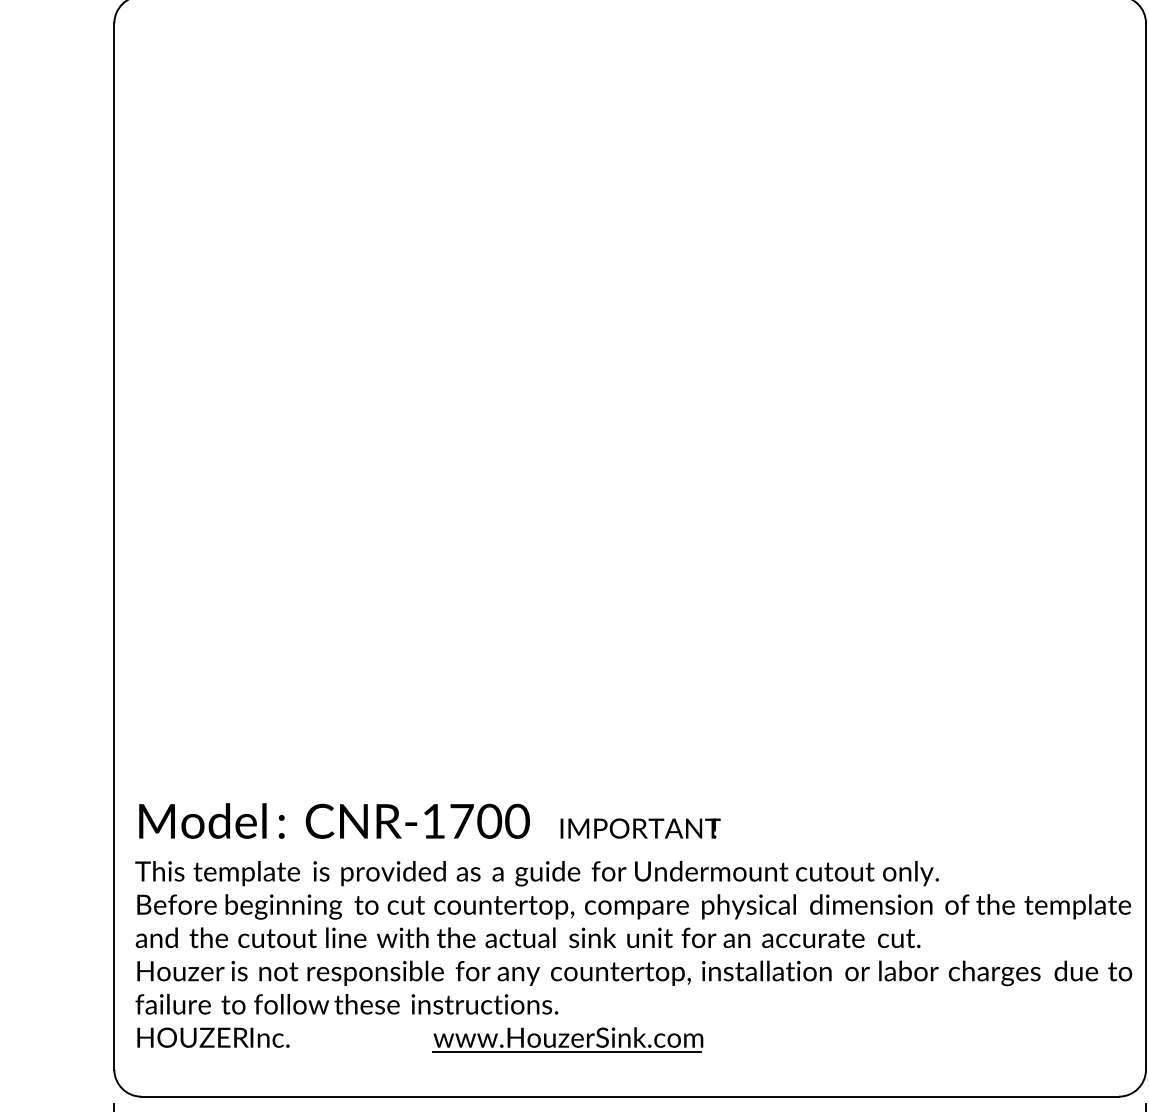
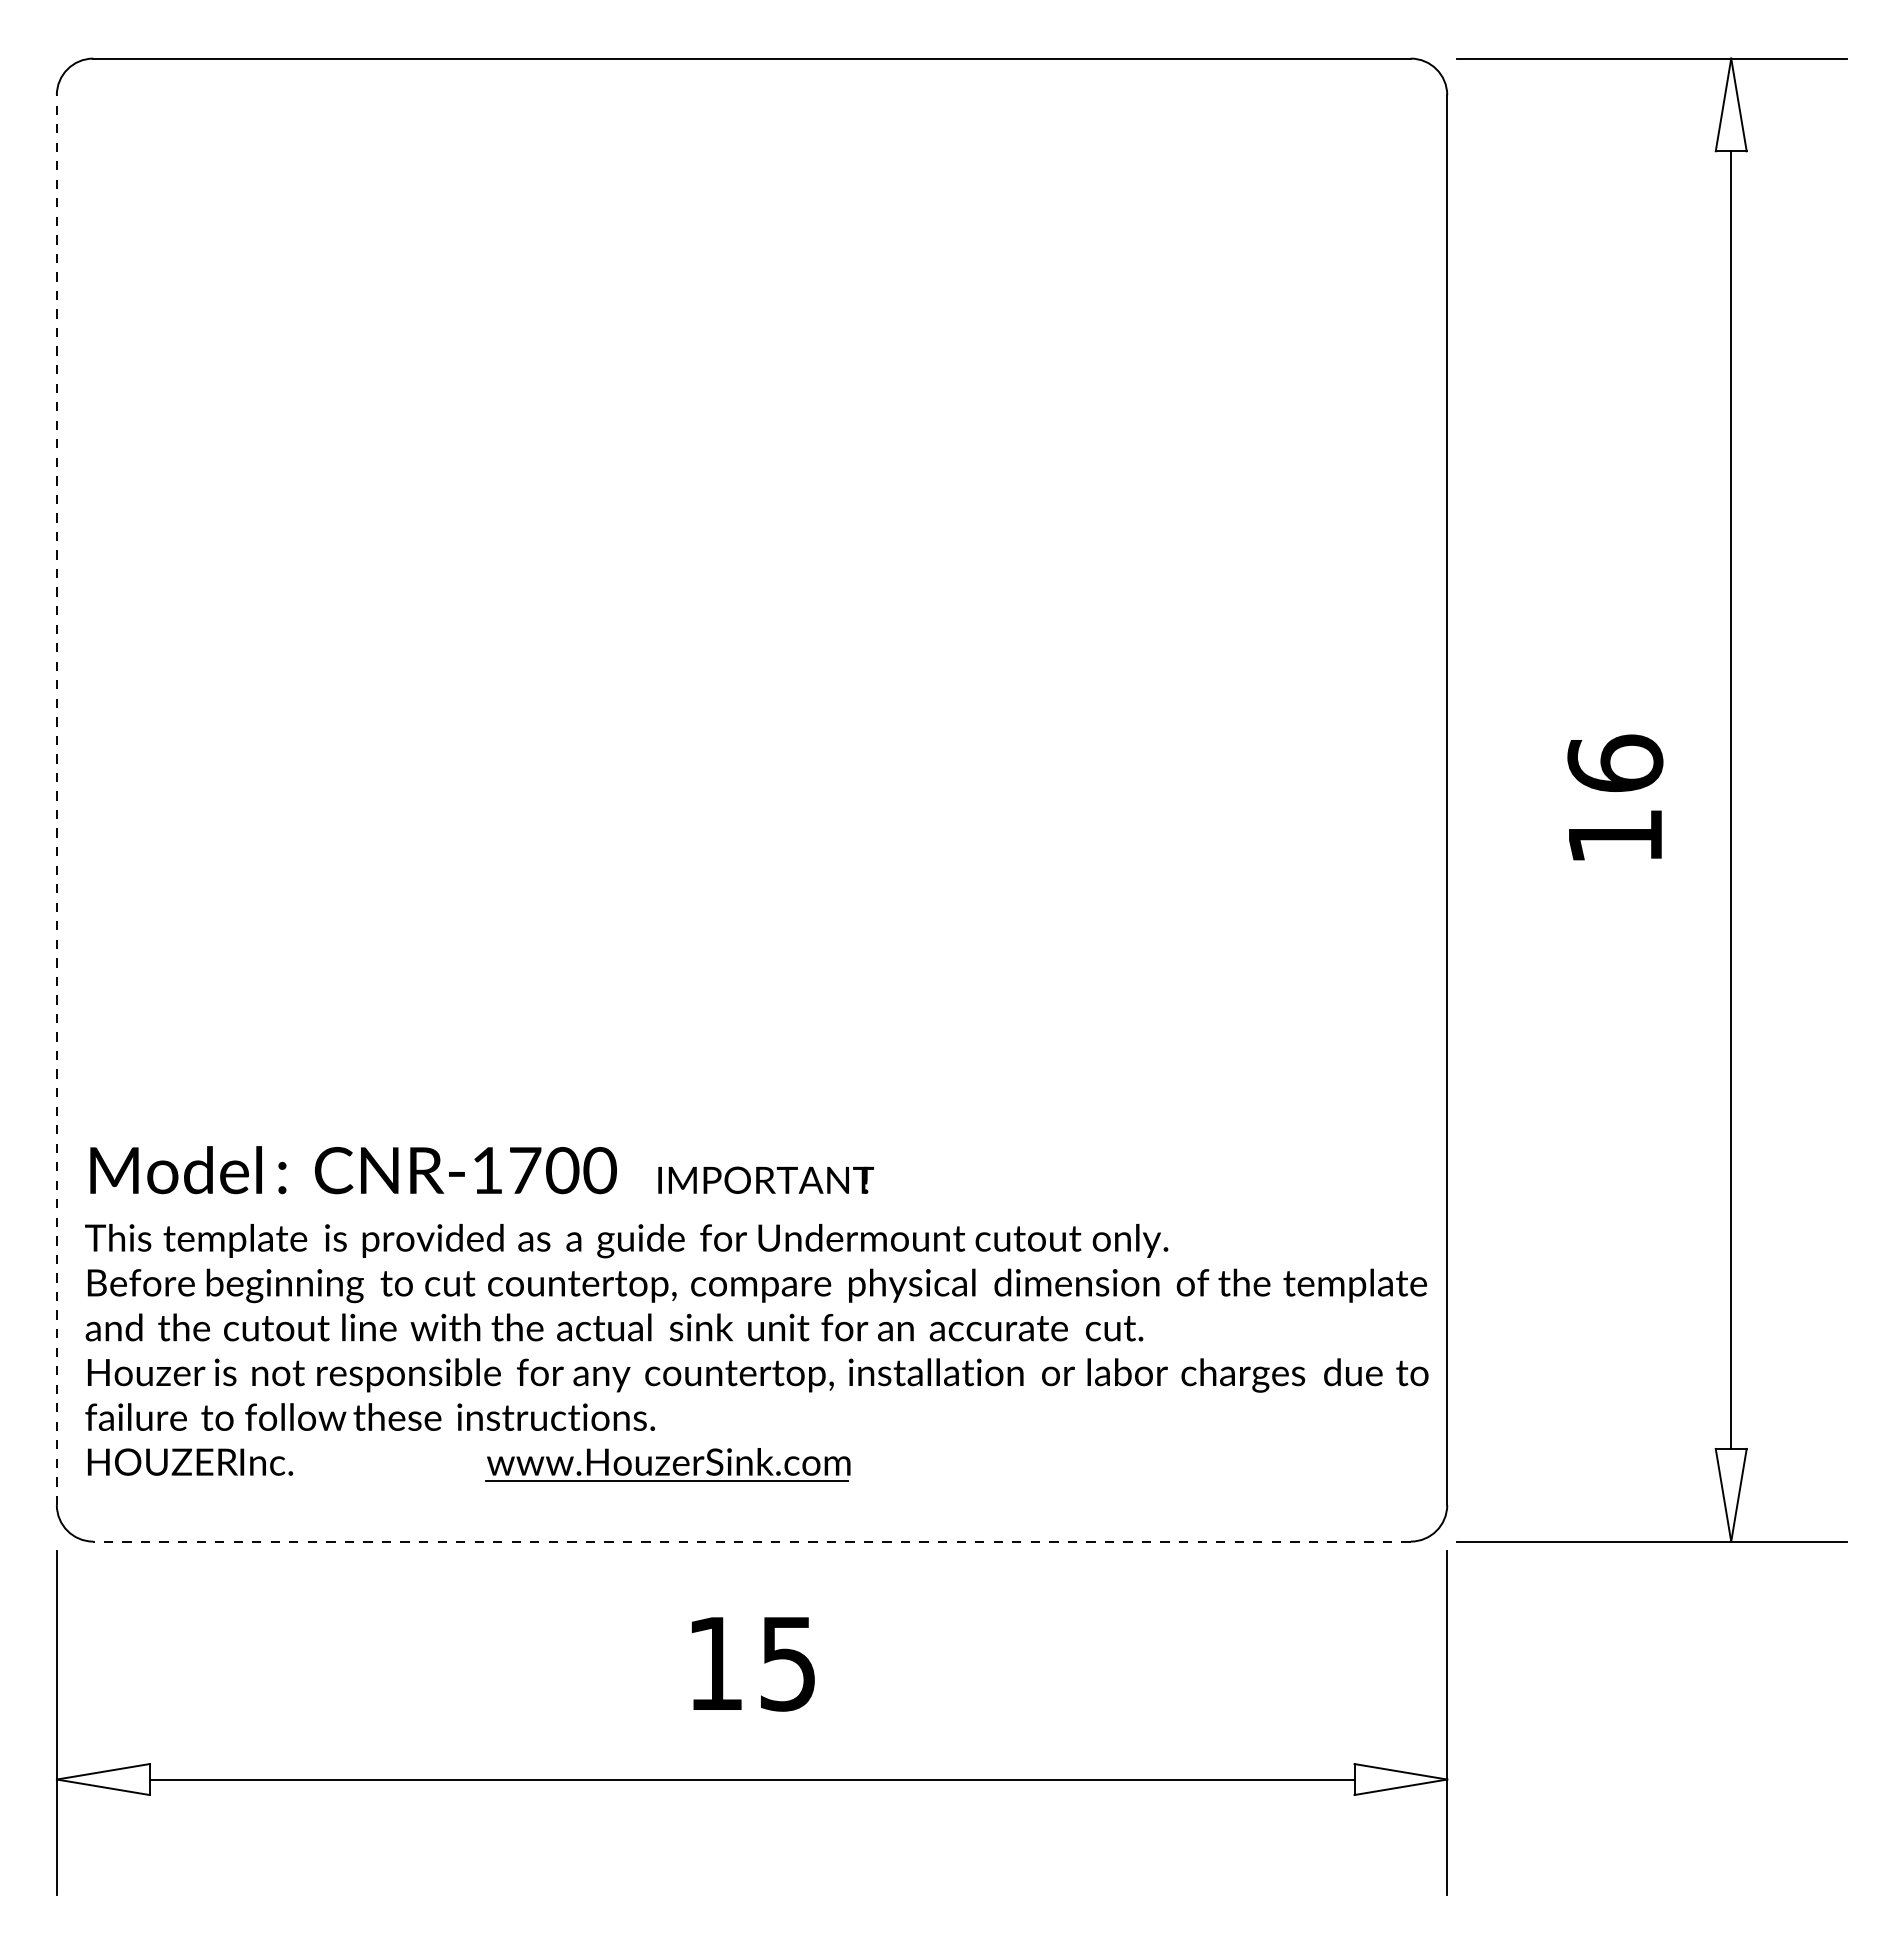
line: (114, 546) -> (56, 800), solid -> dashed
line: (630, 1096) -> (752, 1541), solid -> dashed

